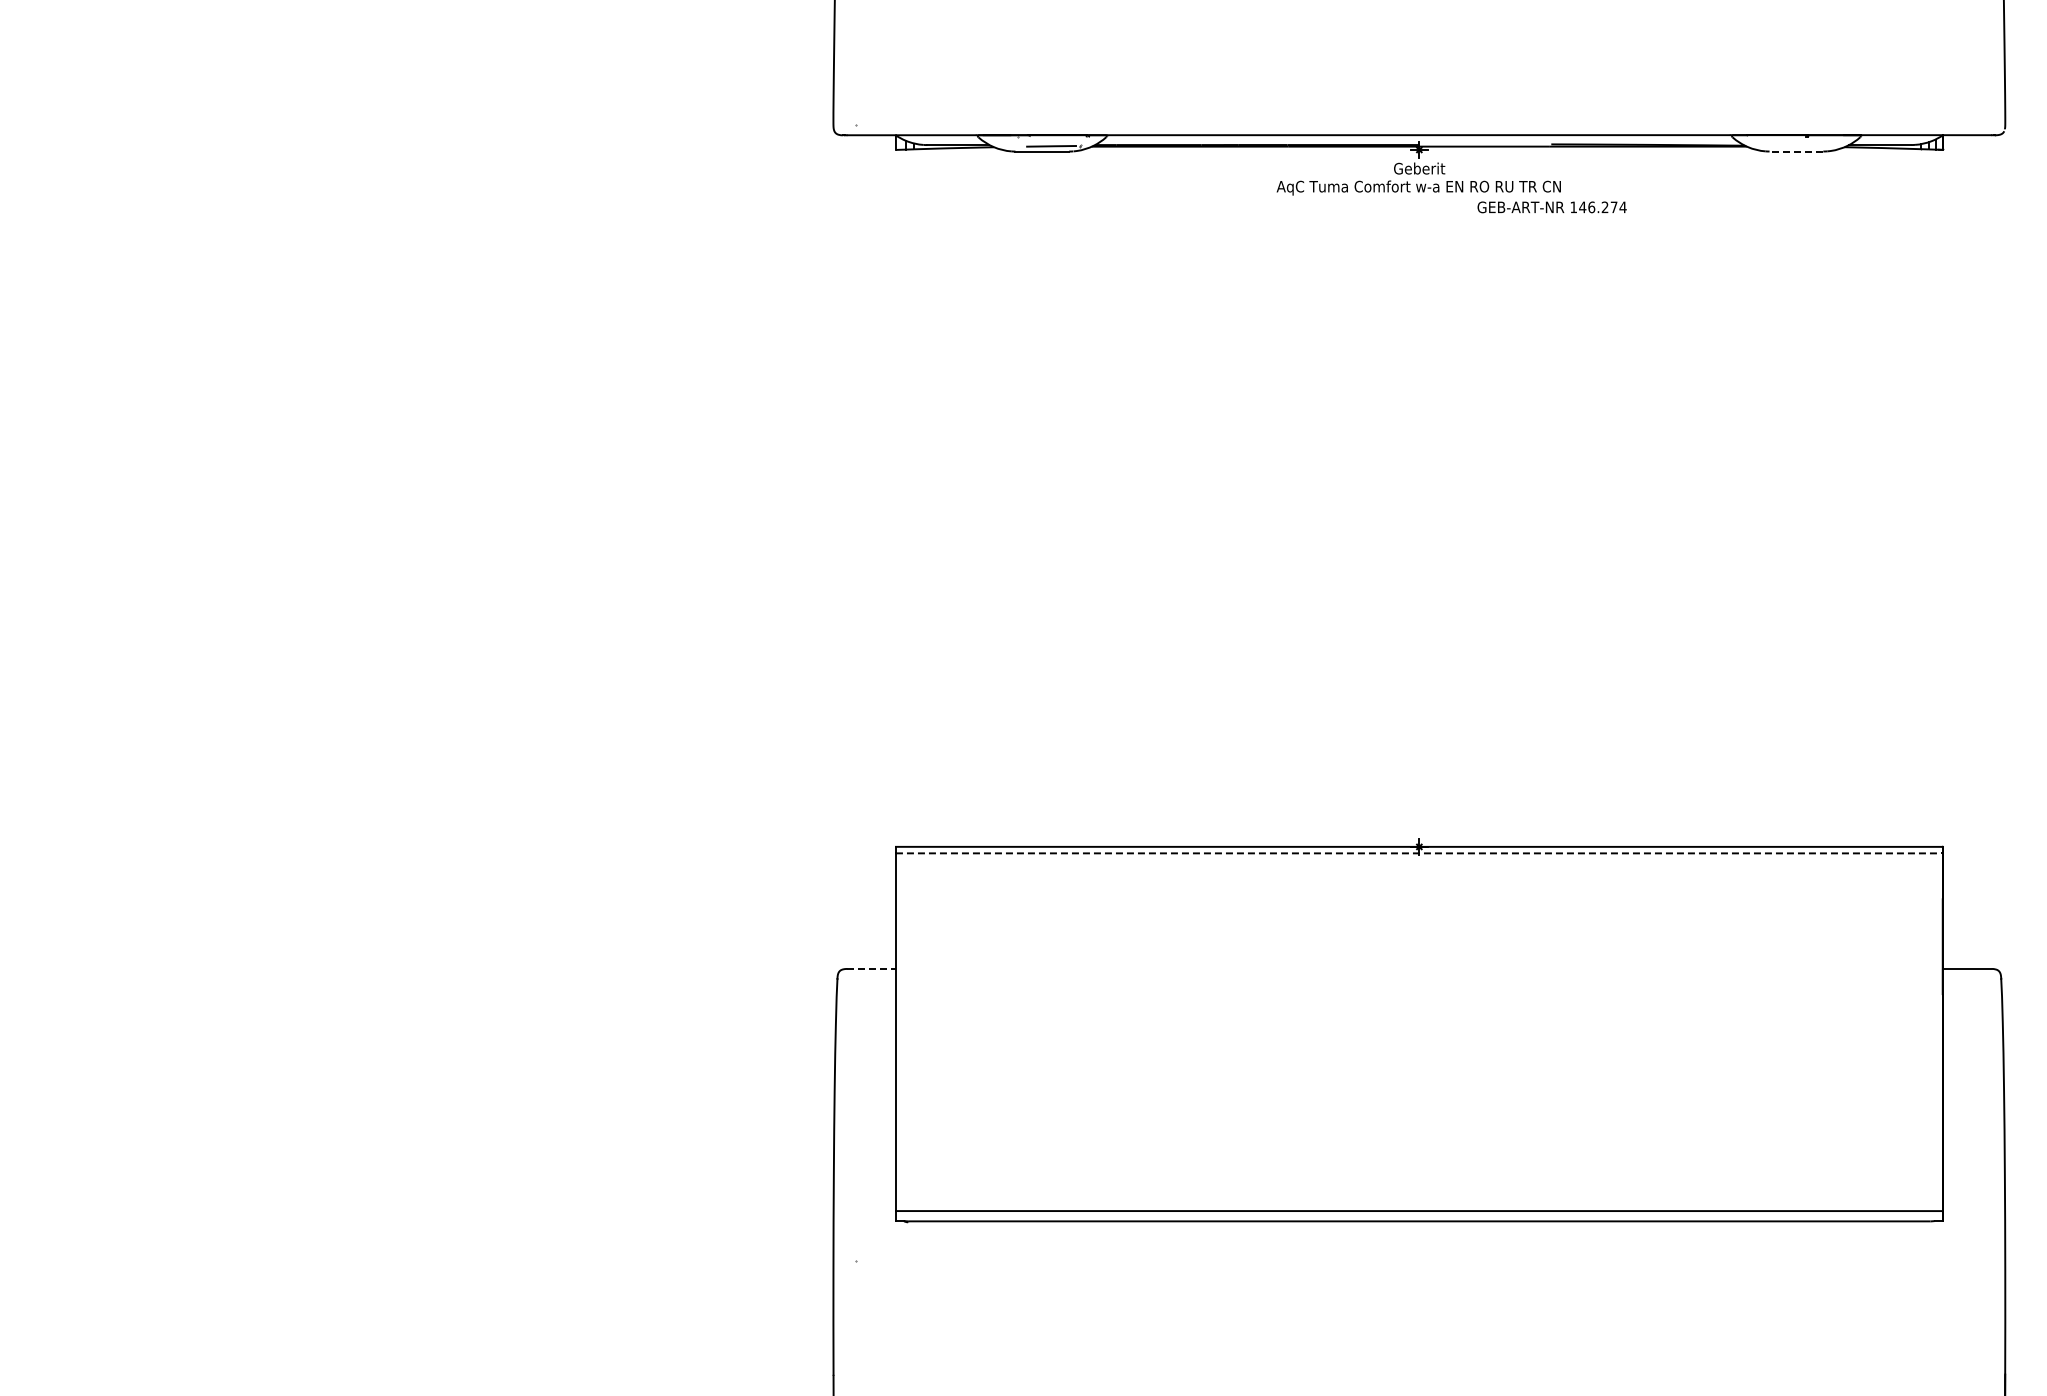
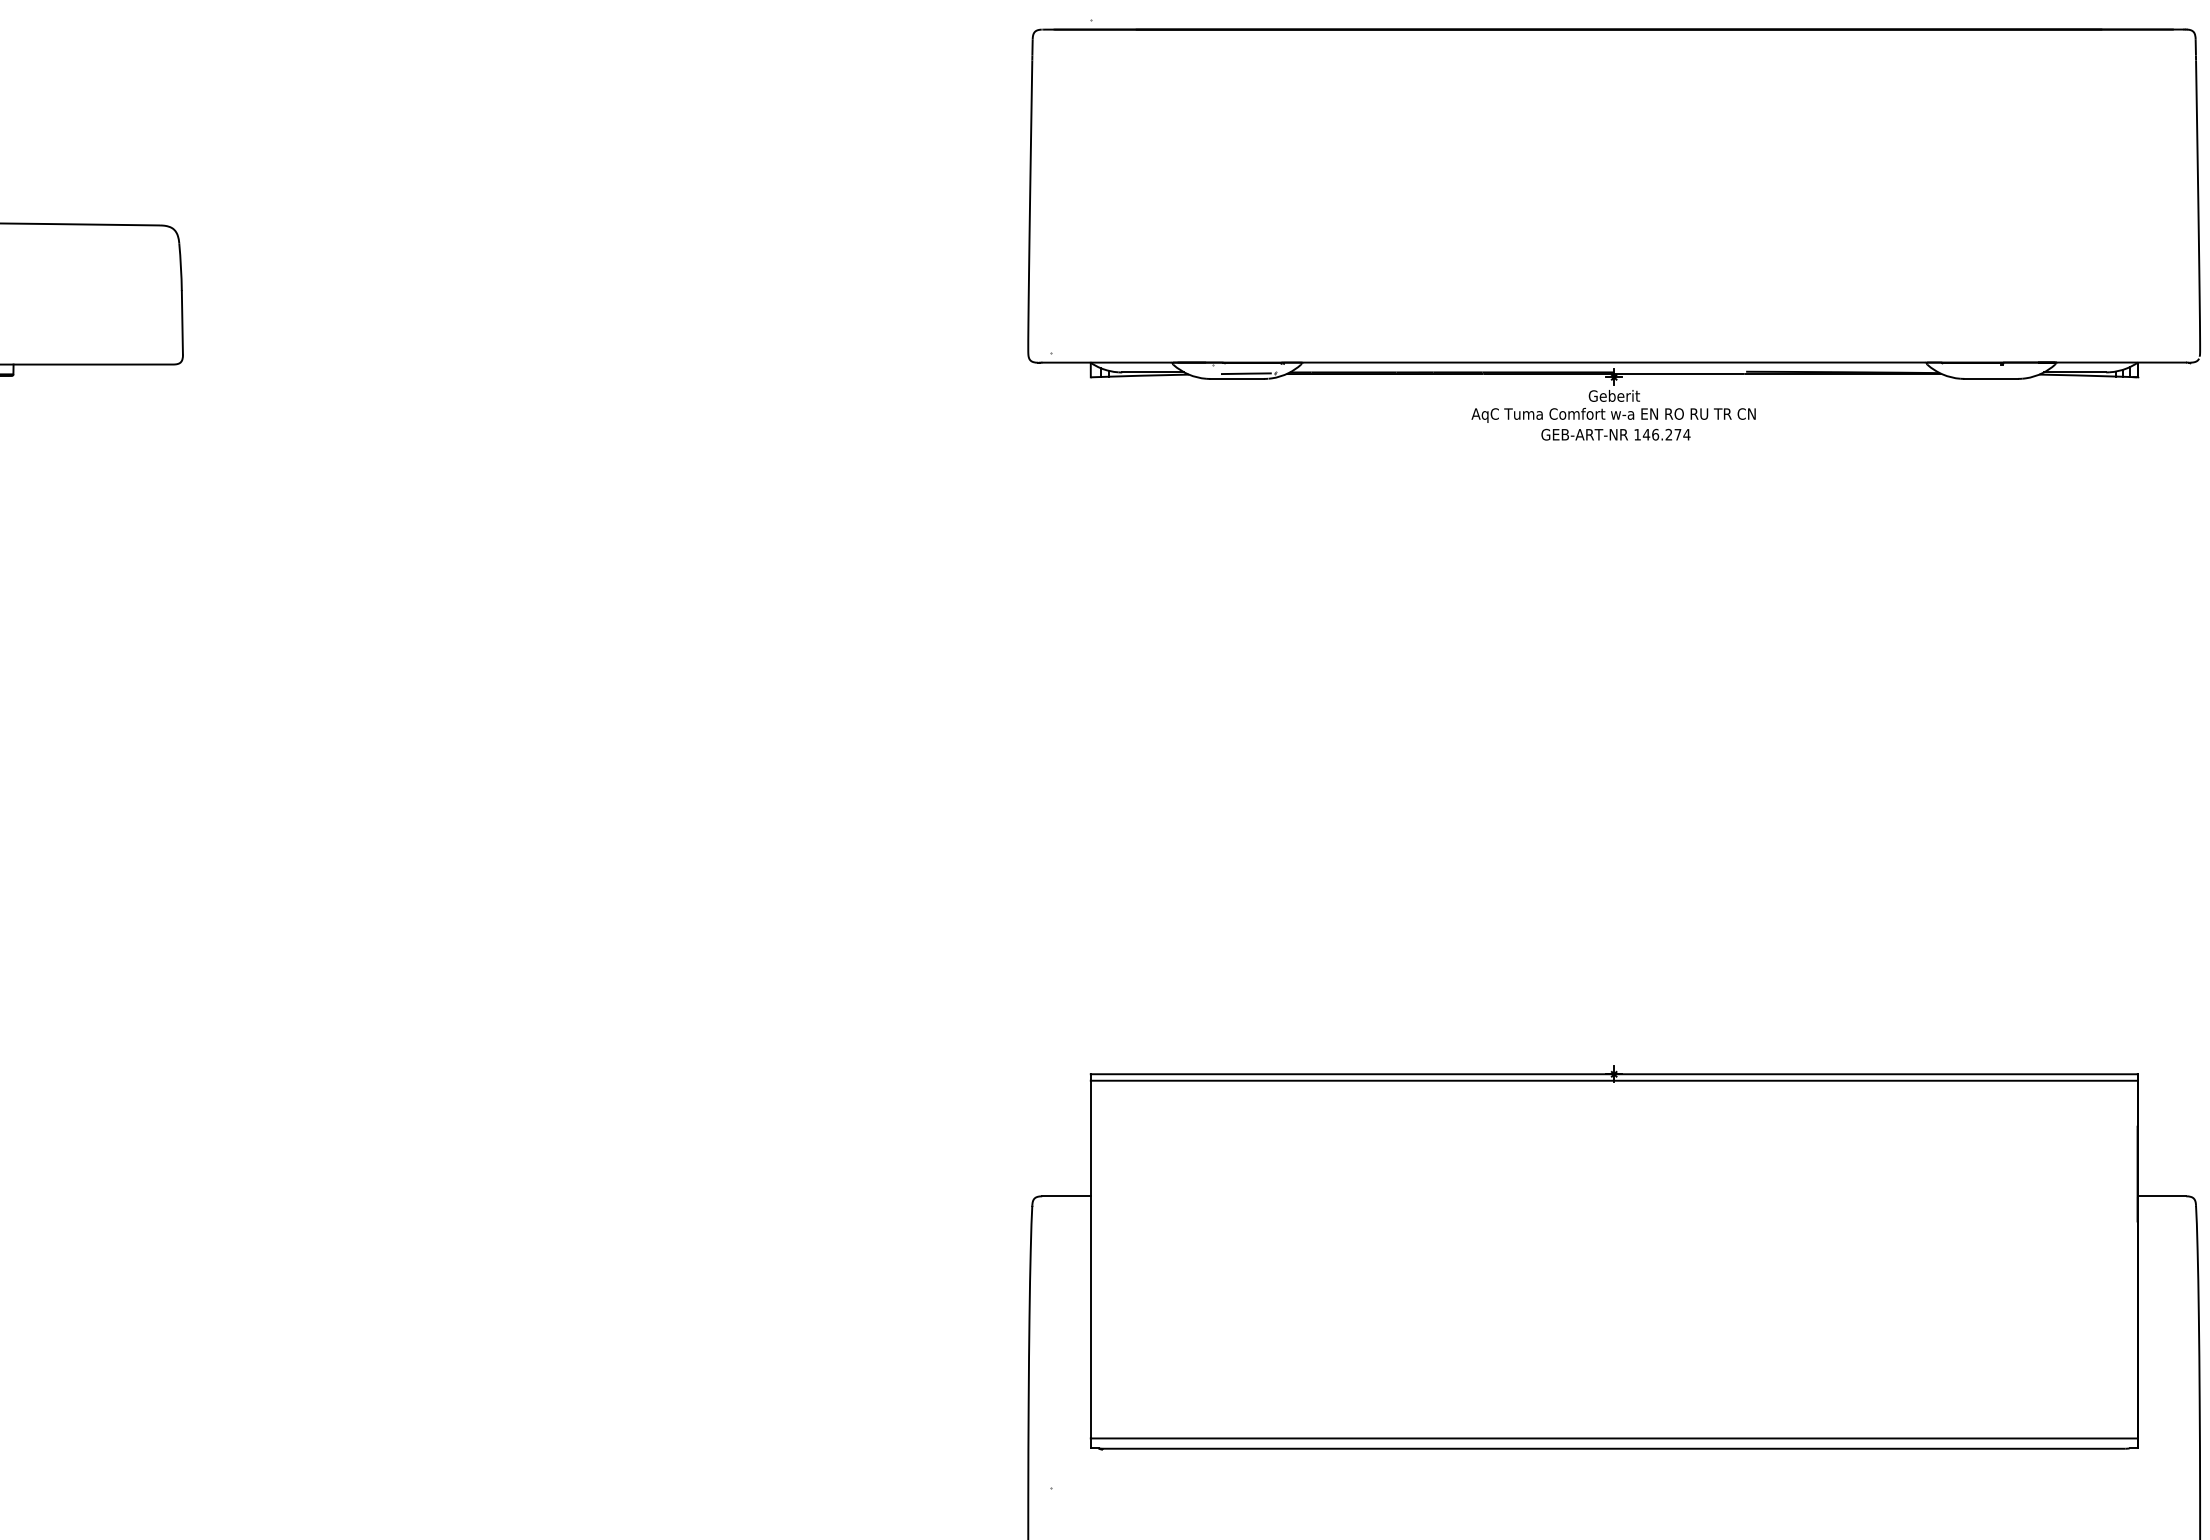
line: (1796, 151) -> (1991, 378), dashed -> solid
text: (1551, 207) -> (1615, 434), moved
line: (1419, 853) -> (1614, 1080), dashed -> solid
line: (871, 969) -> (1066, 1196), dashed -> solid

